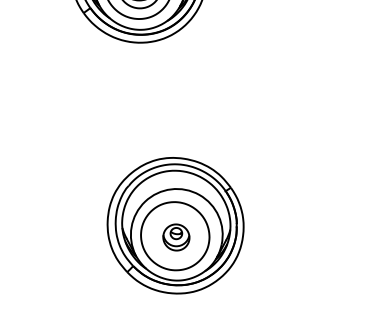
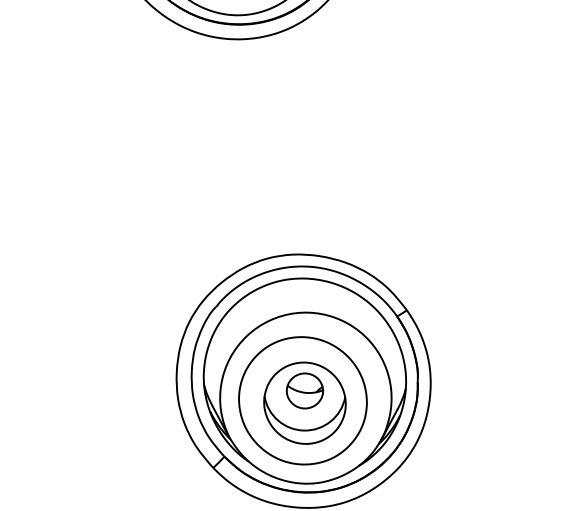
part: (176, 237) -> (305, 403), size x1.67

